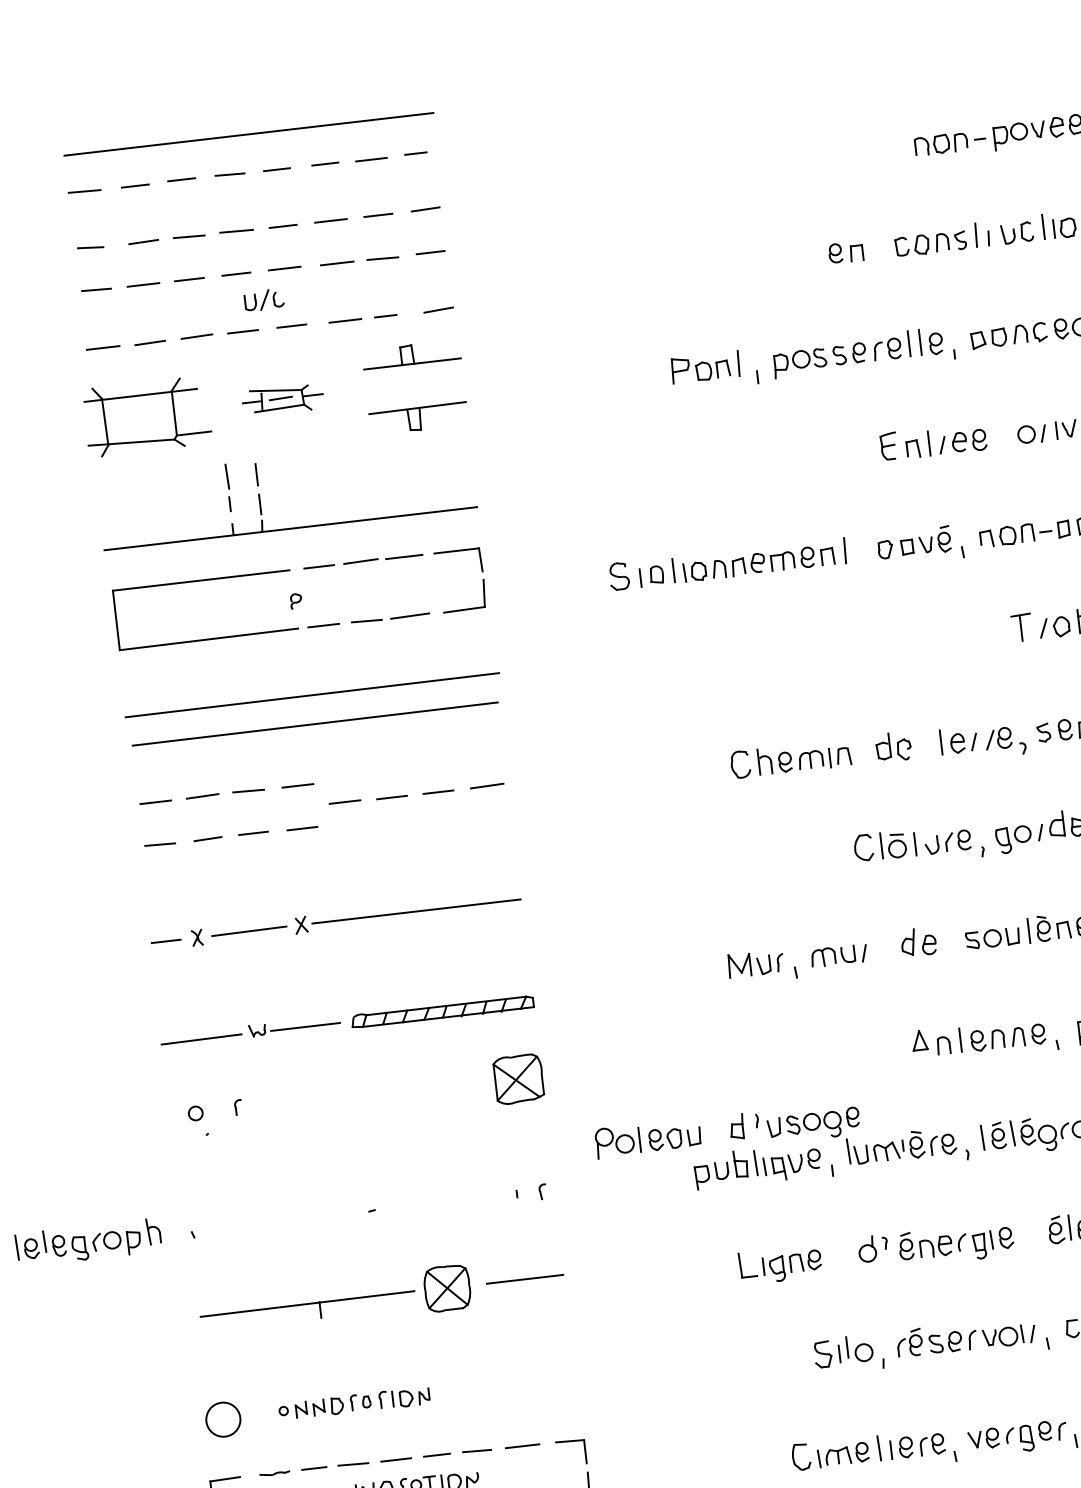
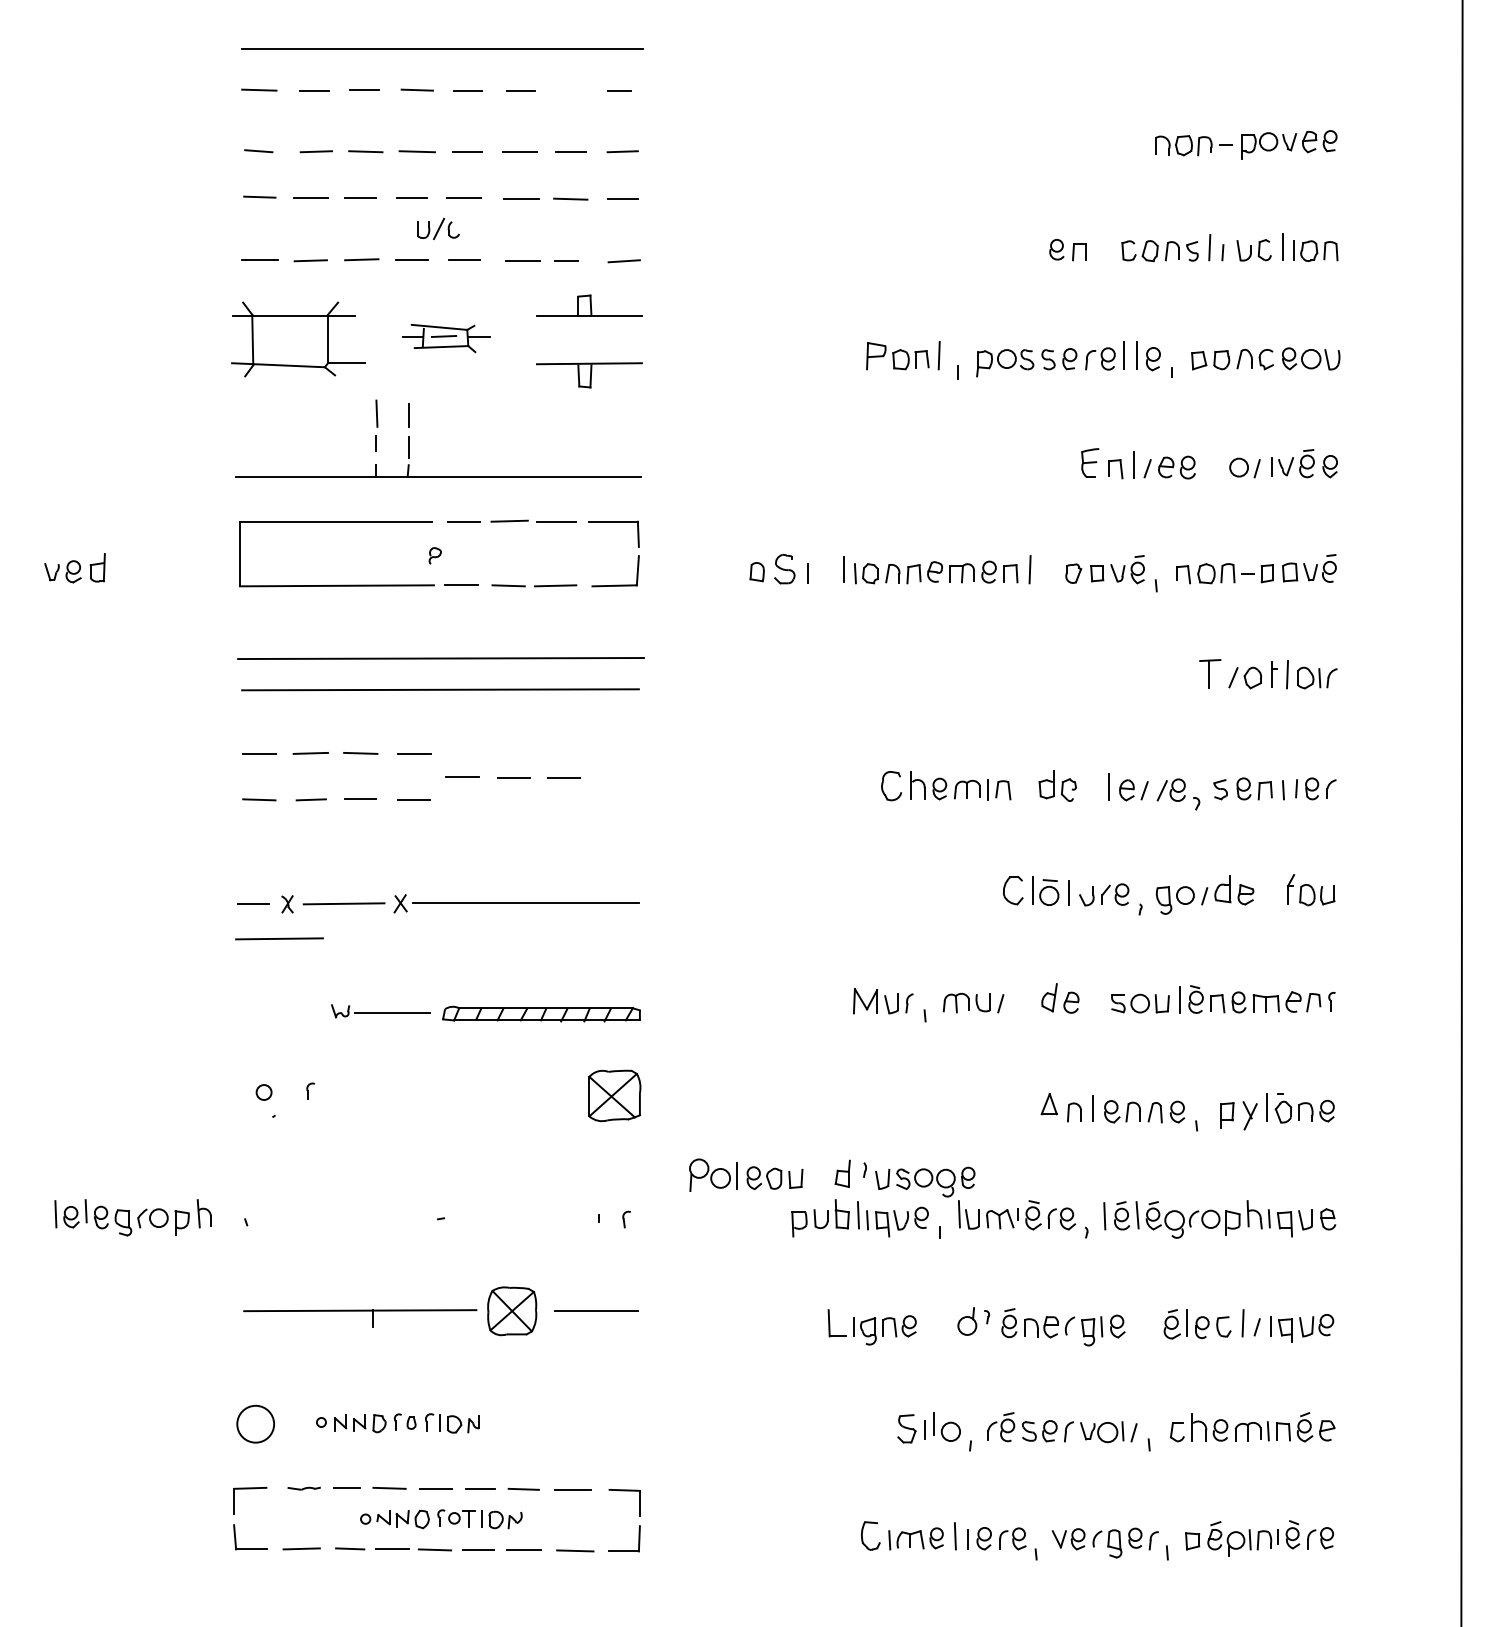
line: (371, 159) -> (570, 91), removed
part: (656, 575) -> (756, 572), moved
line: (486, 786) -> (616, 777), removed
line: (201, 1039) -> (279, 938), moved

